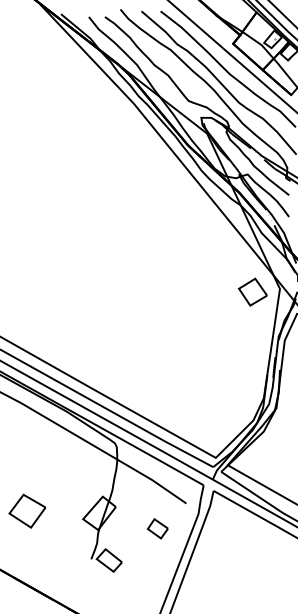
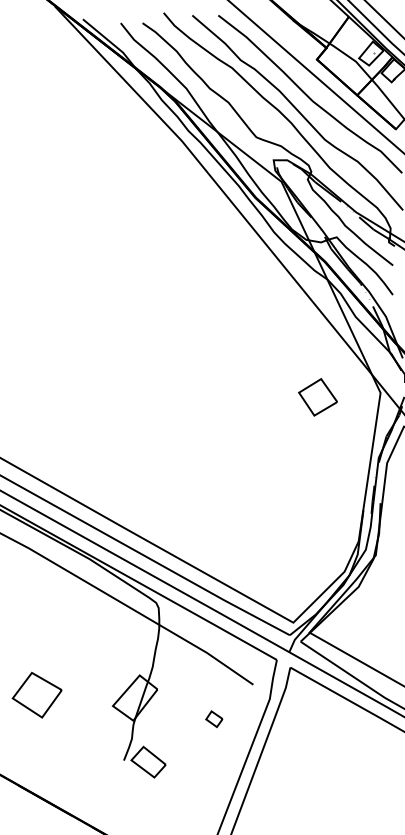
part: (252, 291) -> (317, 396), moved
part: (157, 528) -> (214, 718), size x0.6

